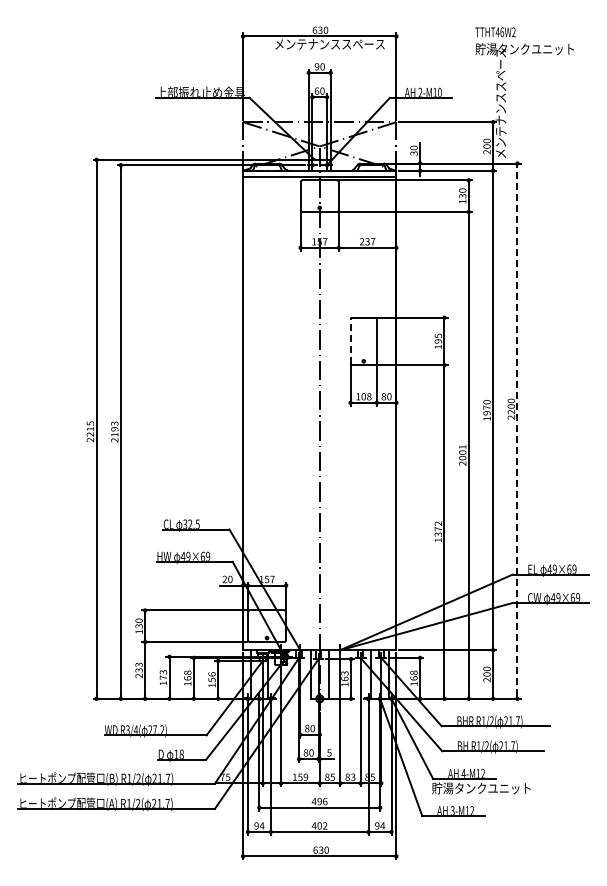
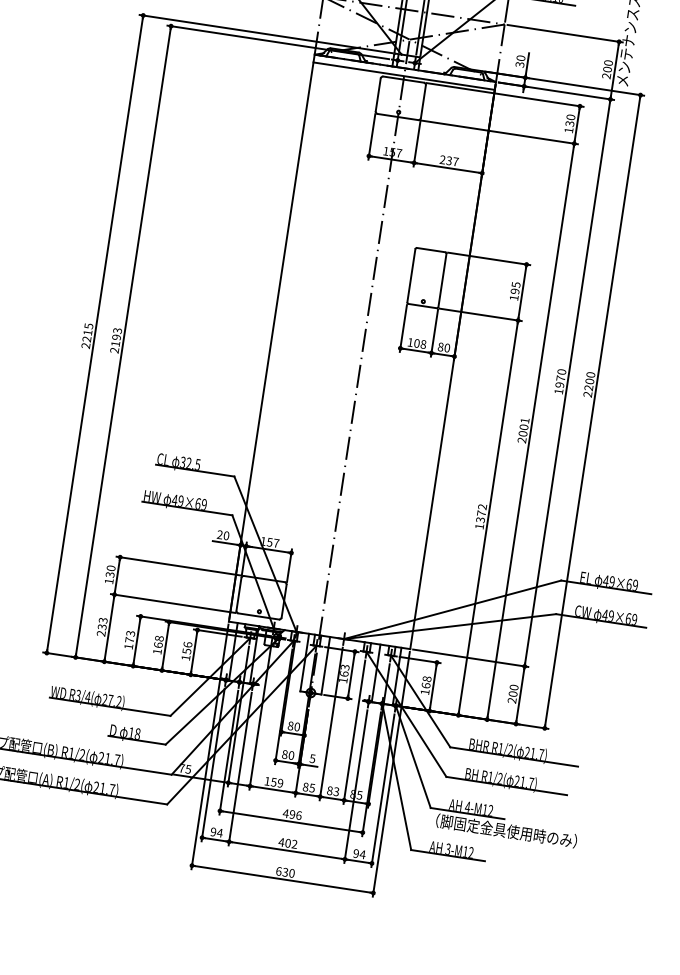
line: (350, 340) -> (411, 274), dashed -> solid
line: (517, 430) -> (592, 410), dashed -> solid
text: (495, 788) -> (502, 830), 貯湯タンクユニット -> （脚固定金具使用時のみ）

